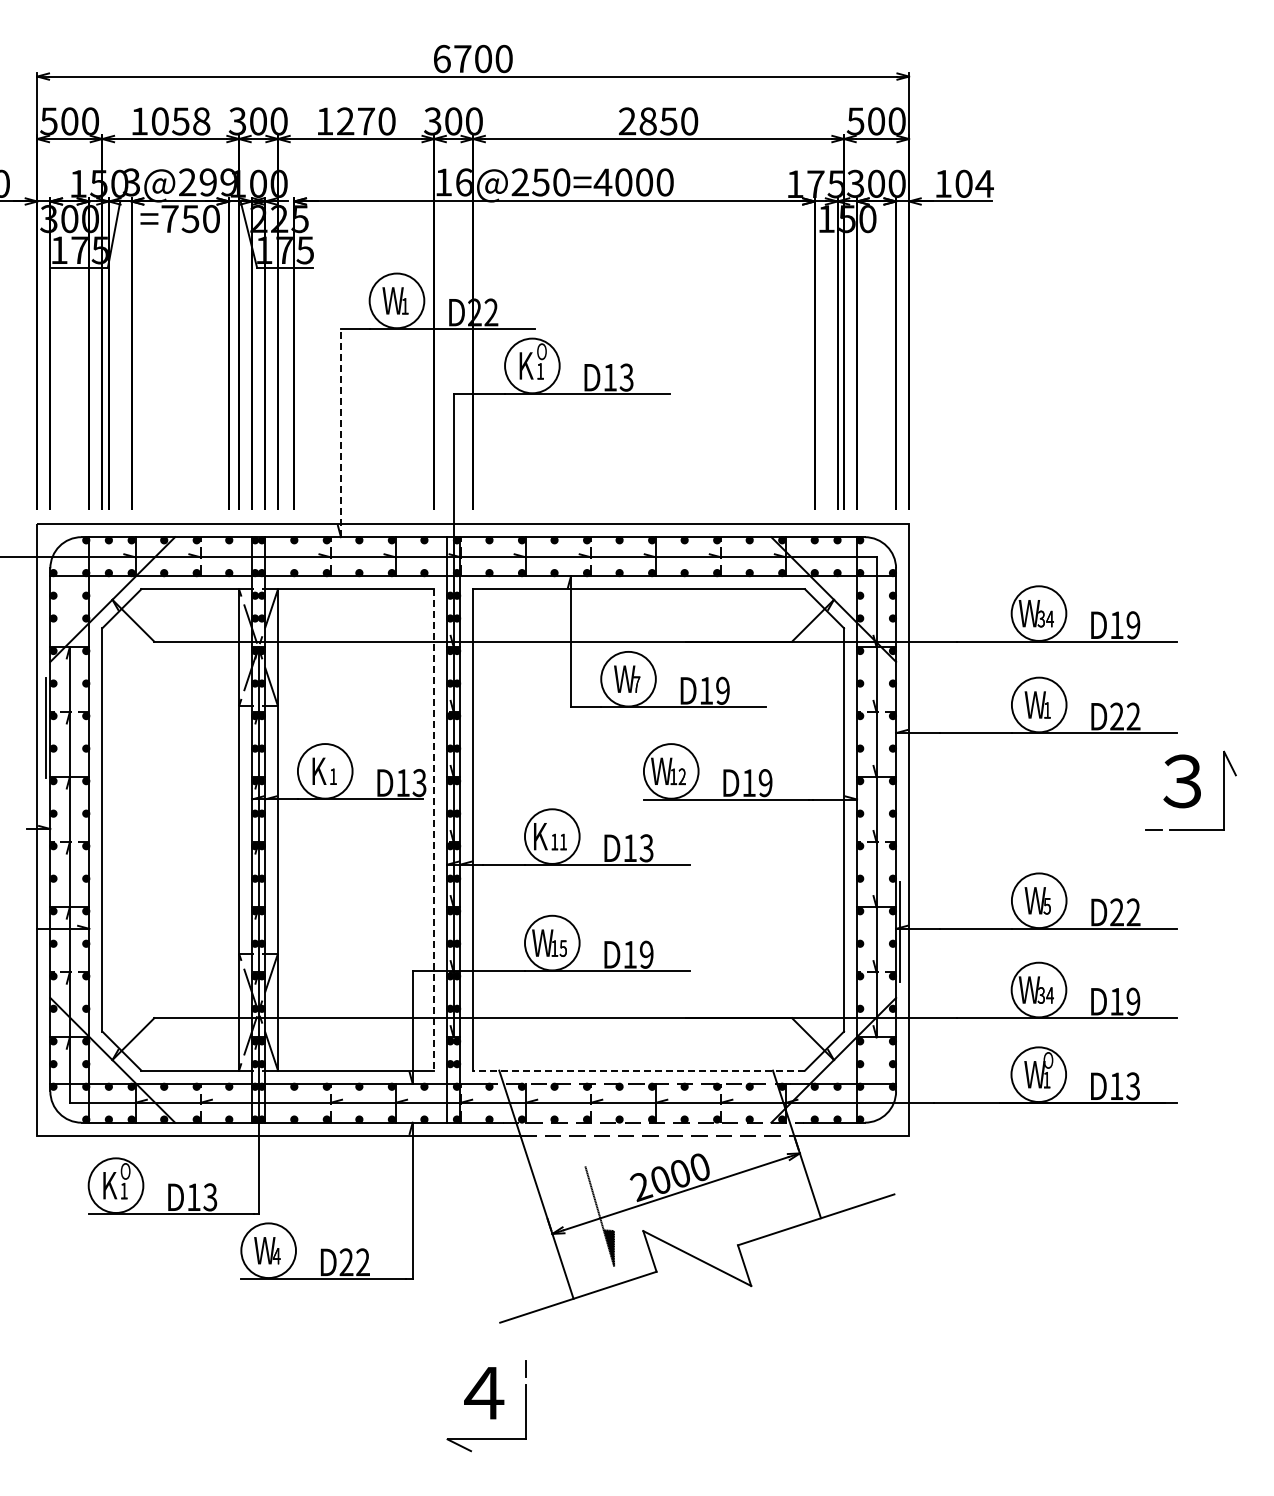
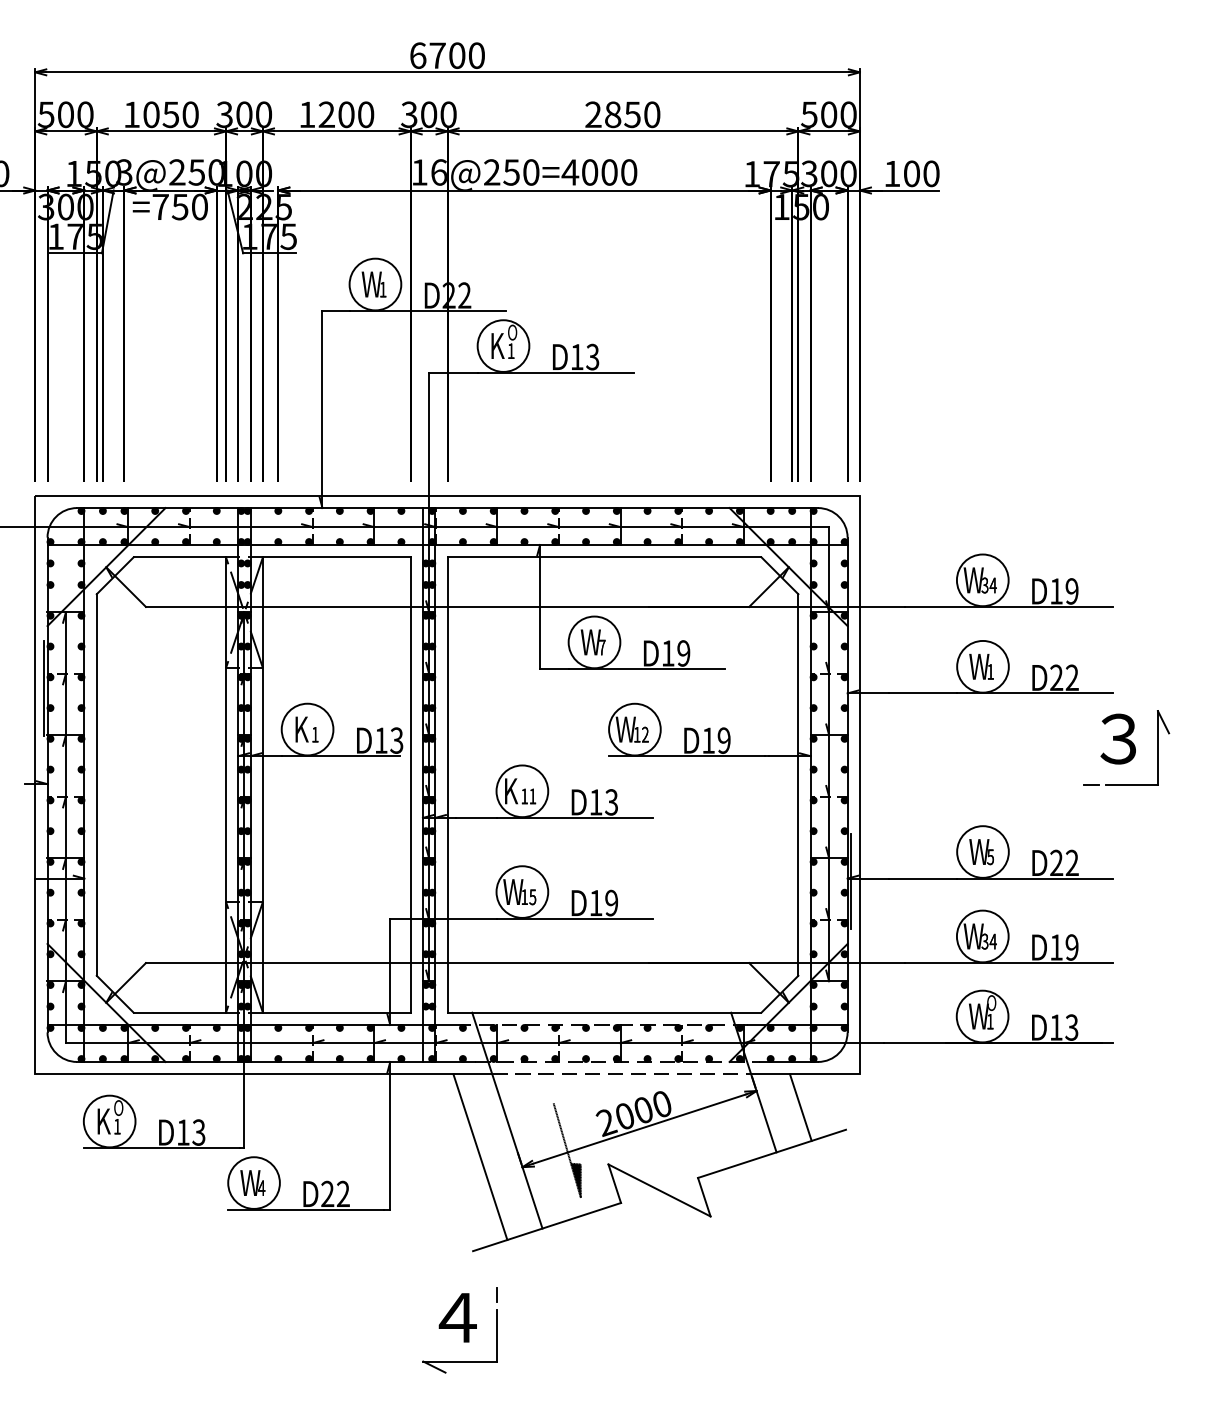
text: (201, 121) -> (190, 114), 1058 -> 1050
text: (366, 121) -> (346, 114), 1270 -> 1200
text: (217, 182) -> (205, 172), 3@299 -> 3@250
text: (984, 183) -> (931, 173), 104 -> 100
line: (341, 432) -> (322, 409), dashed -> solid
line: (434, 829) -> (410, 784), dashed -> solid
line: (639, 1070) -> (604, 1012), dashed -> solid
line: (846, 1170) -> (800, 1107), added
line: (507, 1222) -> (479, 1156), added

